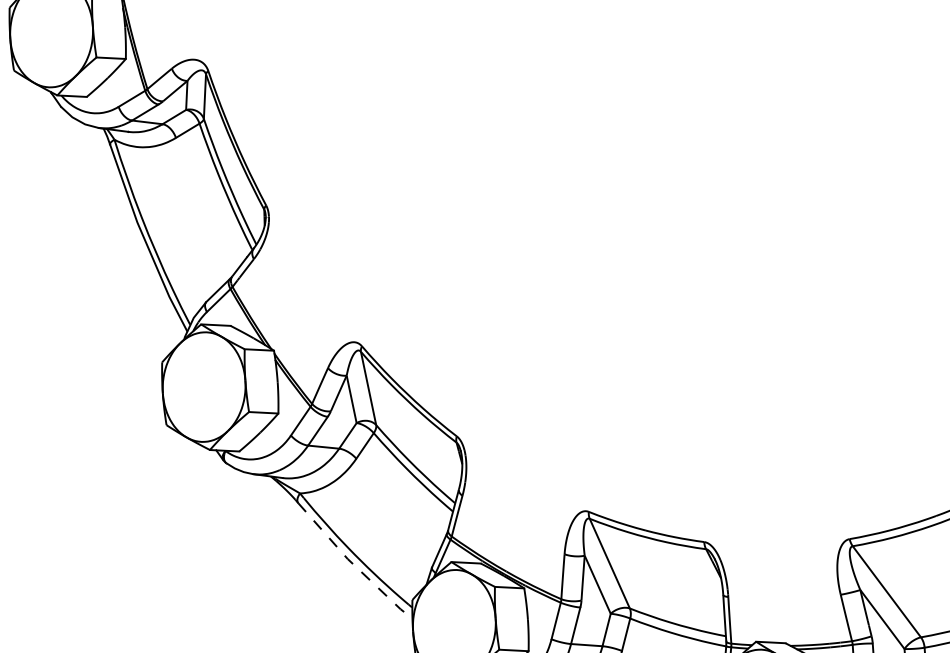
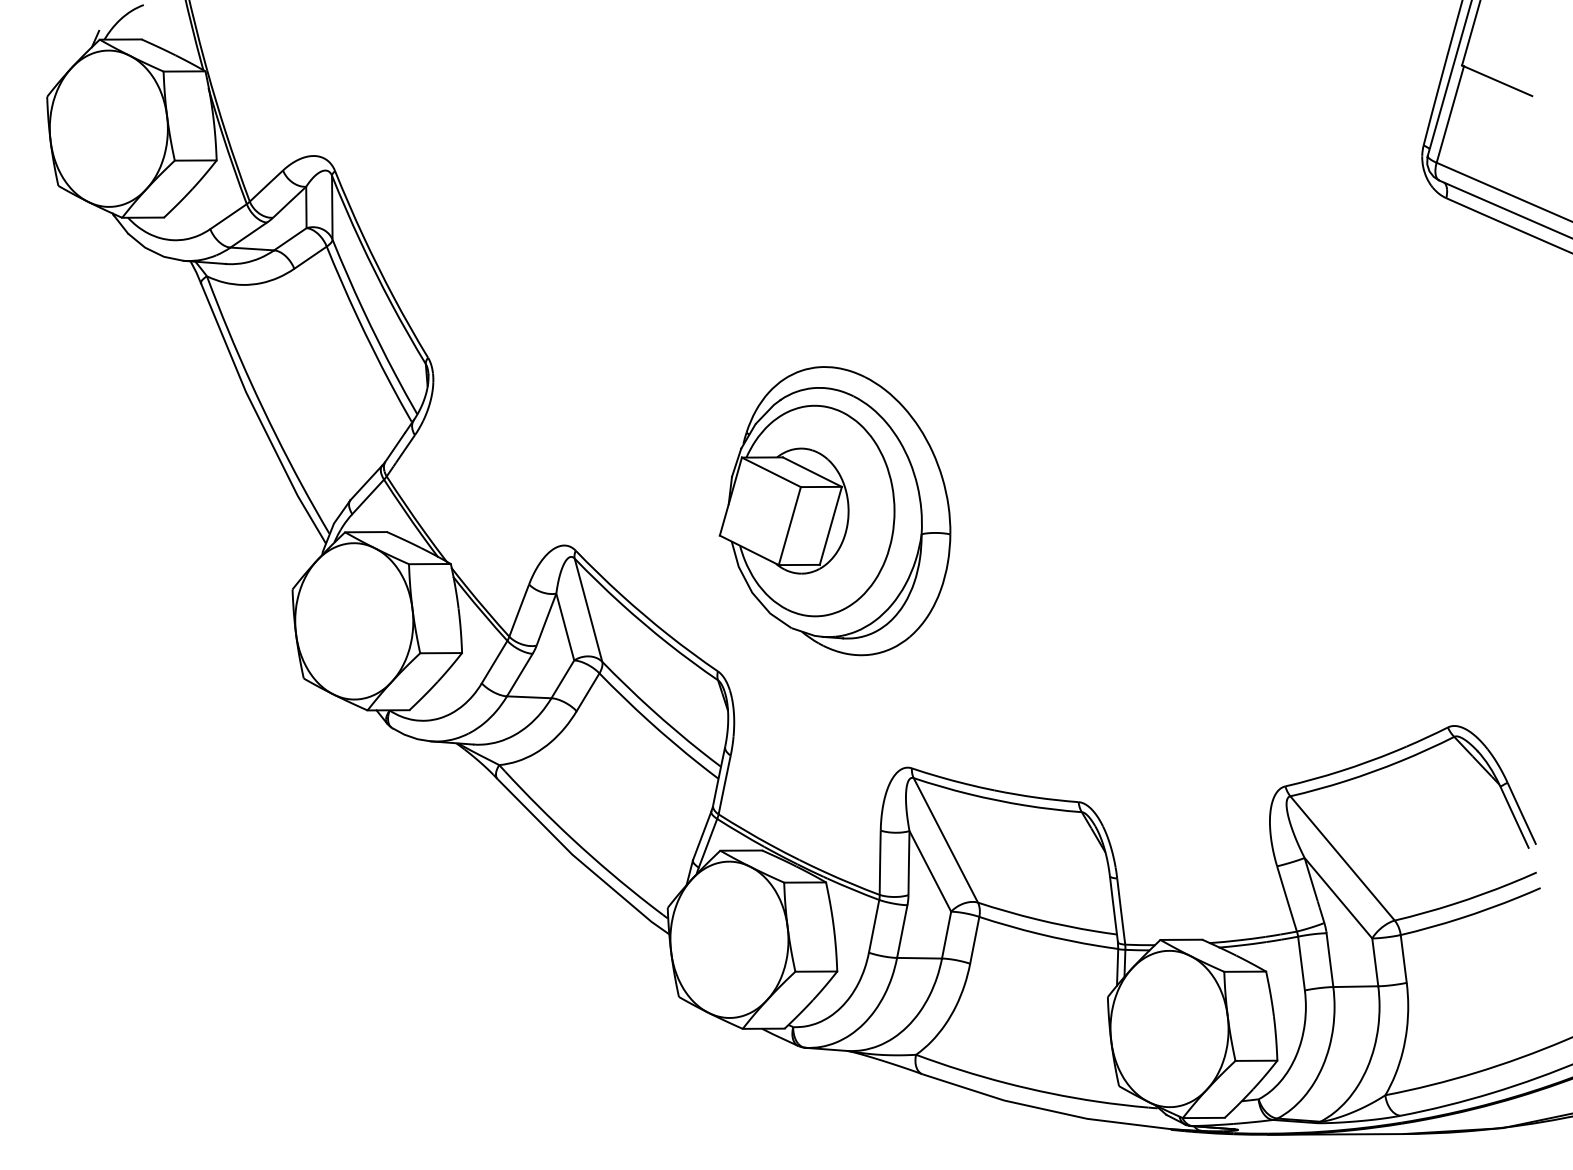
part: (544, 328) -> (834, 511), added
line: (352, 564) -> (579, 861), dashed -> solid

